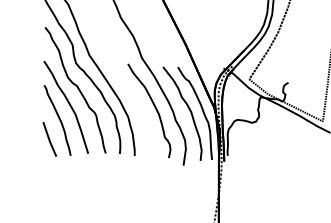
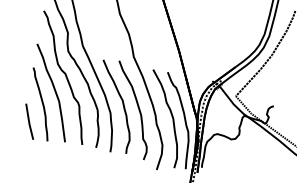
curve: (138, 106) -> (122, 104), added

